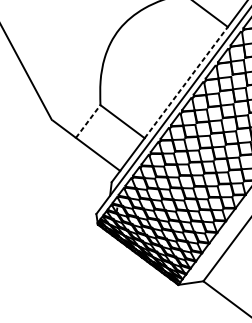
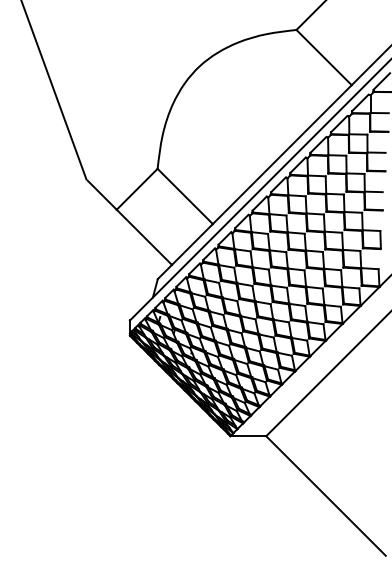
line: (186, 82) -> (282, 154), dashed -> solid
line: (88, 121) -> (137, 189), dashed -> solid

